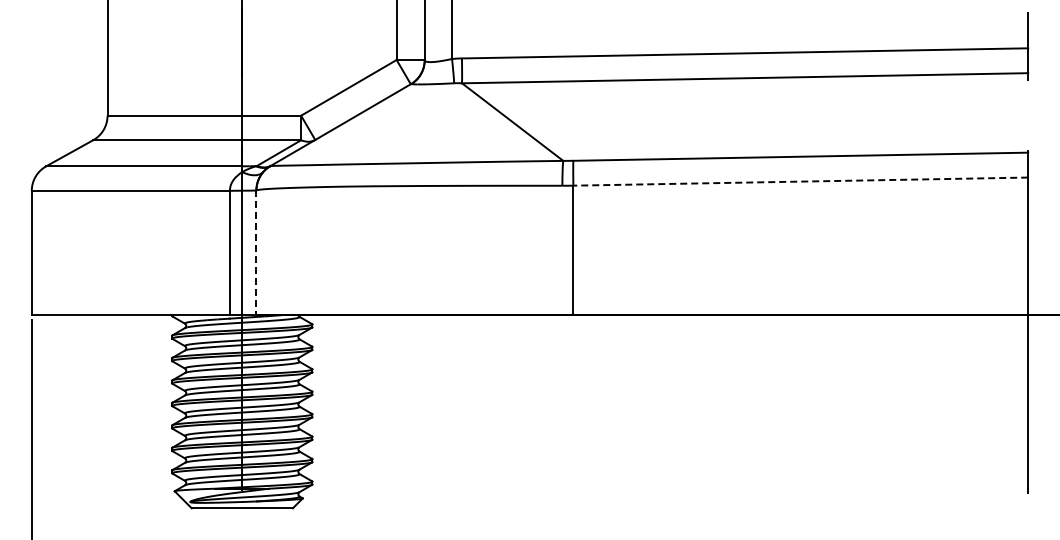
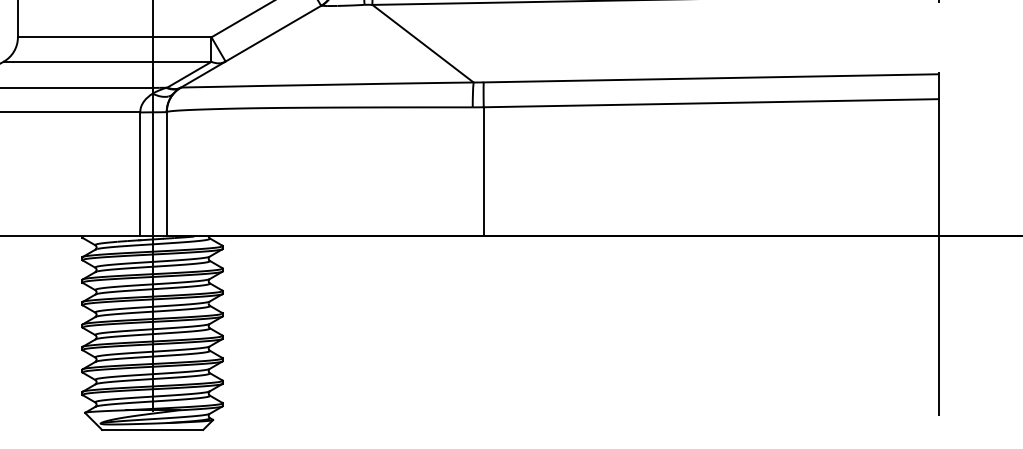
line: (800, 181) -> (710, 103), dashed -> solid
line: (256, 253) -> (166, 175), dashed -> solid

